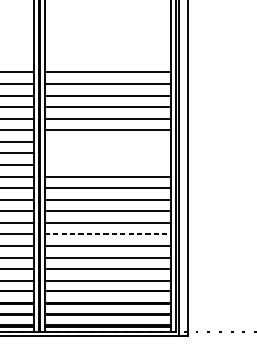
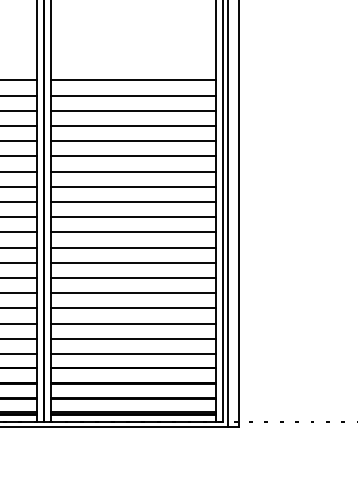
line: (107, 141) -> (133, 171), added
line: (107, 153) -> (133, 186), added
line: (107, 165) -> (133, 202), added
line: (107, 234) -> (133, 293), dashed -> solid

